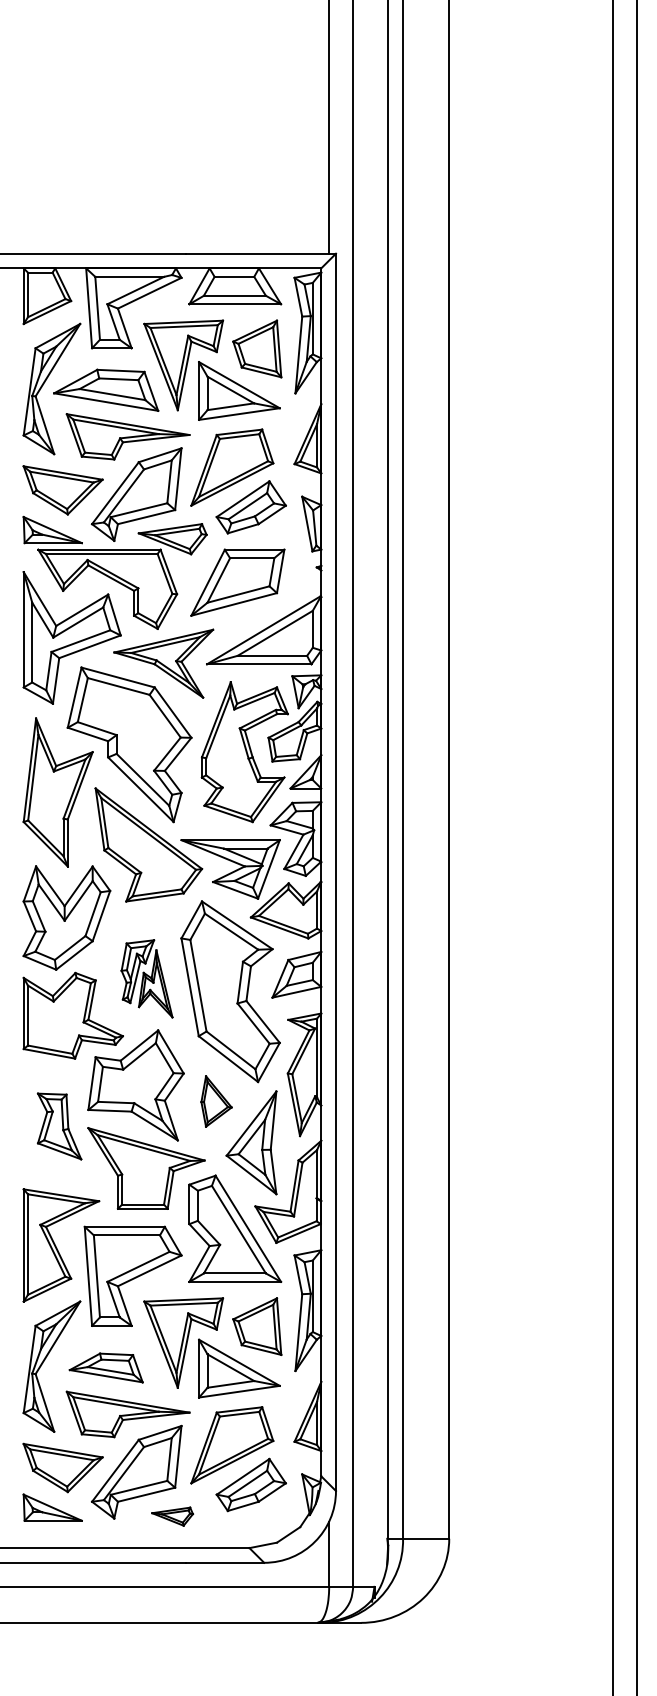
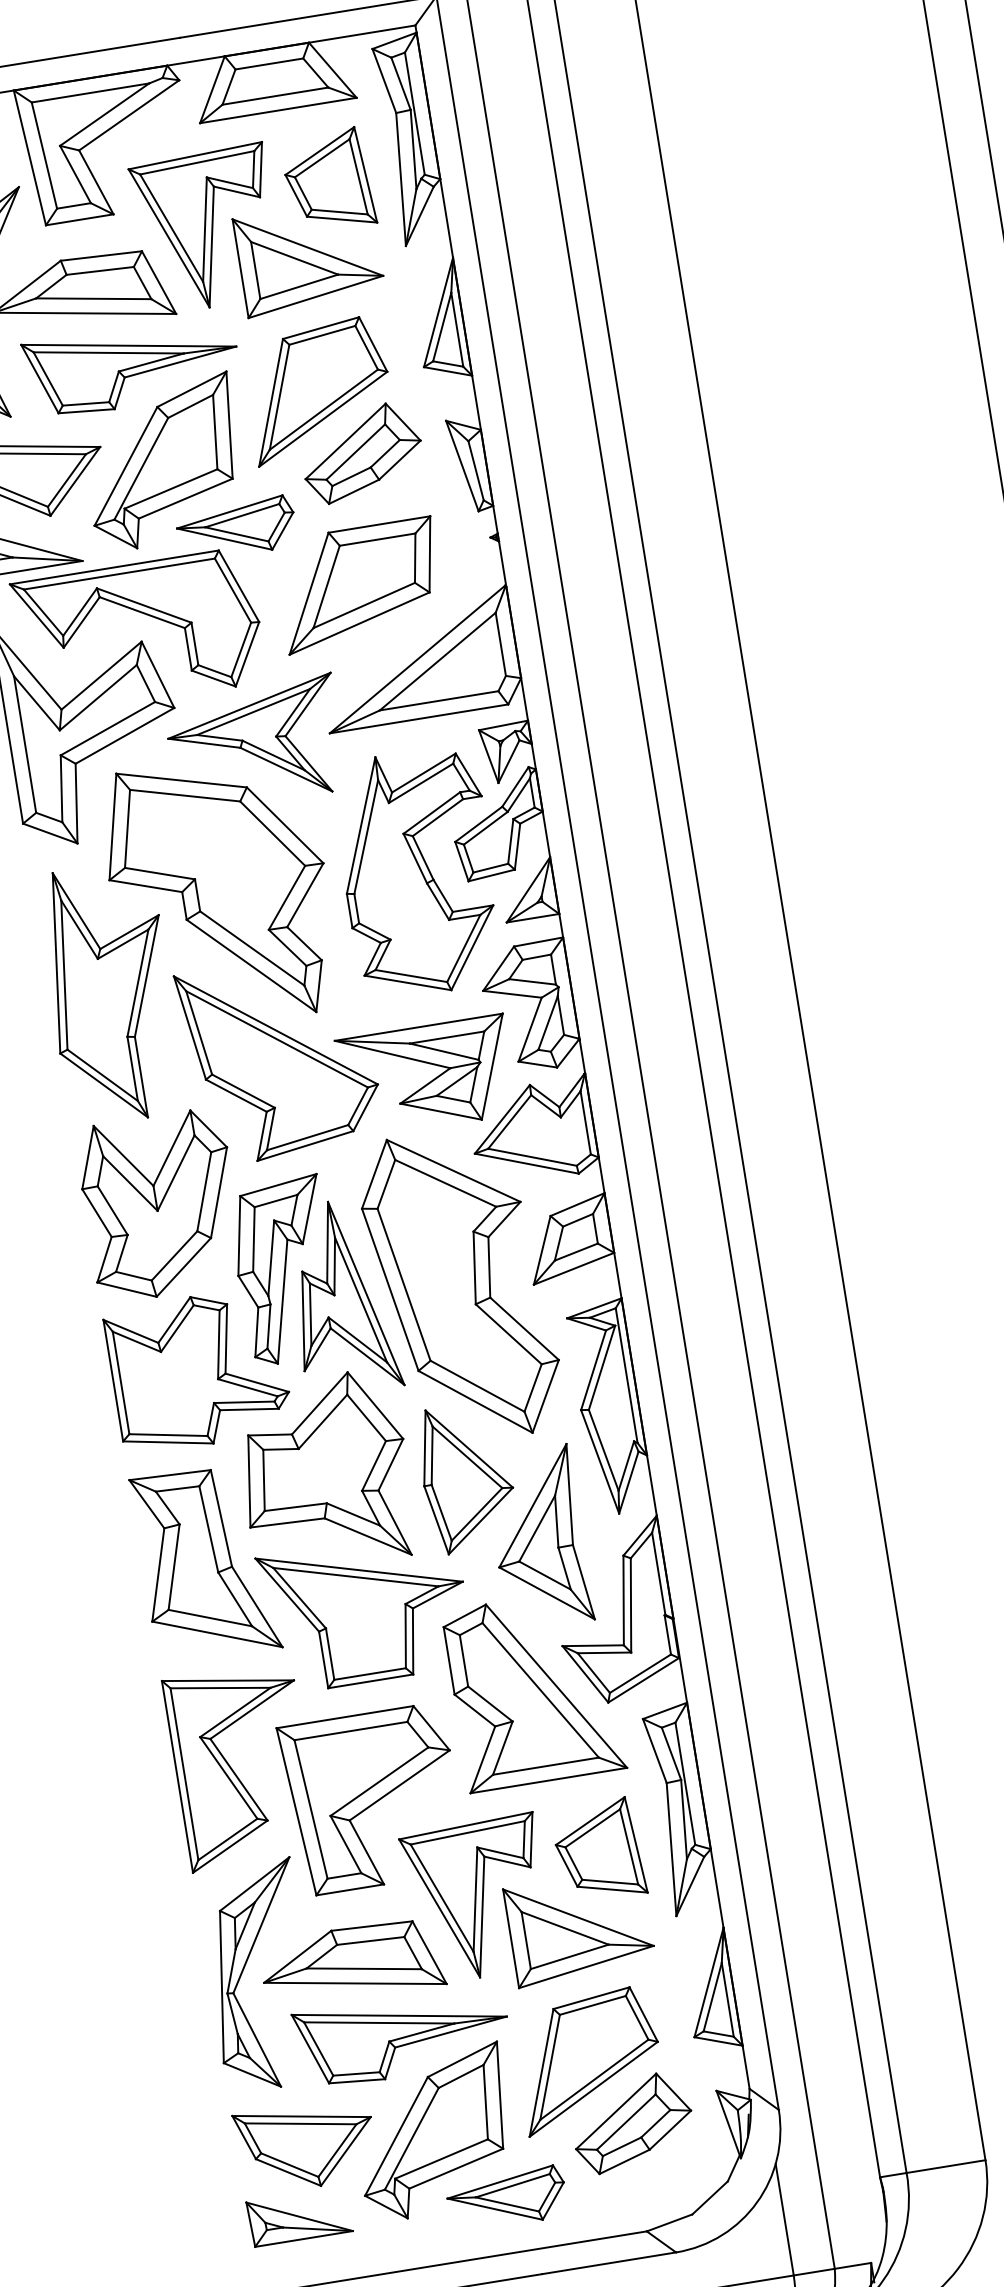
part: (146, 978) -> (313, 1286), size x1.67
part: (216, 1101) -> (466, 1477), size x1.67
part: (59, 1126) -> (205, 1563), size x1.67
part: (106, 1367) -> (352, 1962), size x1.43
part: (172, 1516) -> (506, 2198), size x1.67

